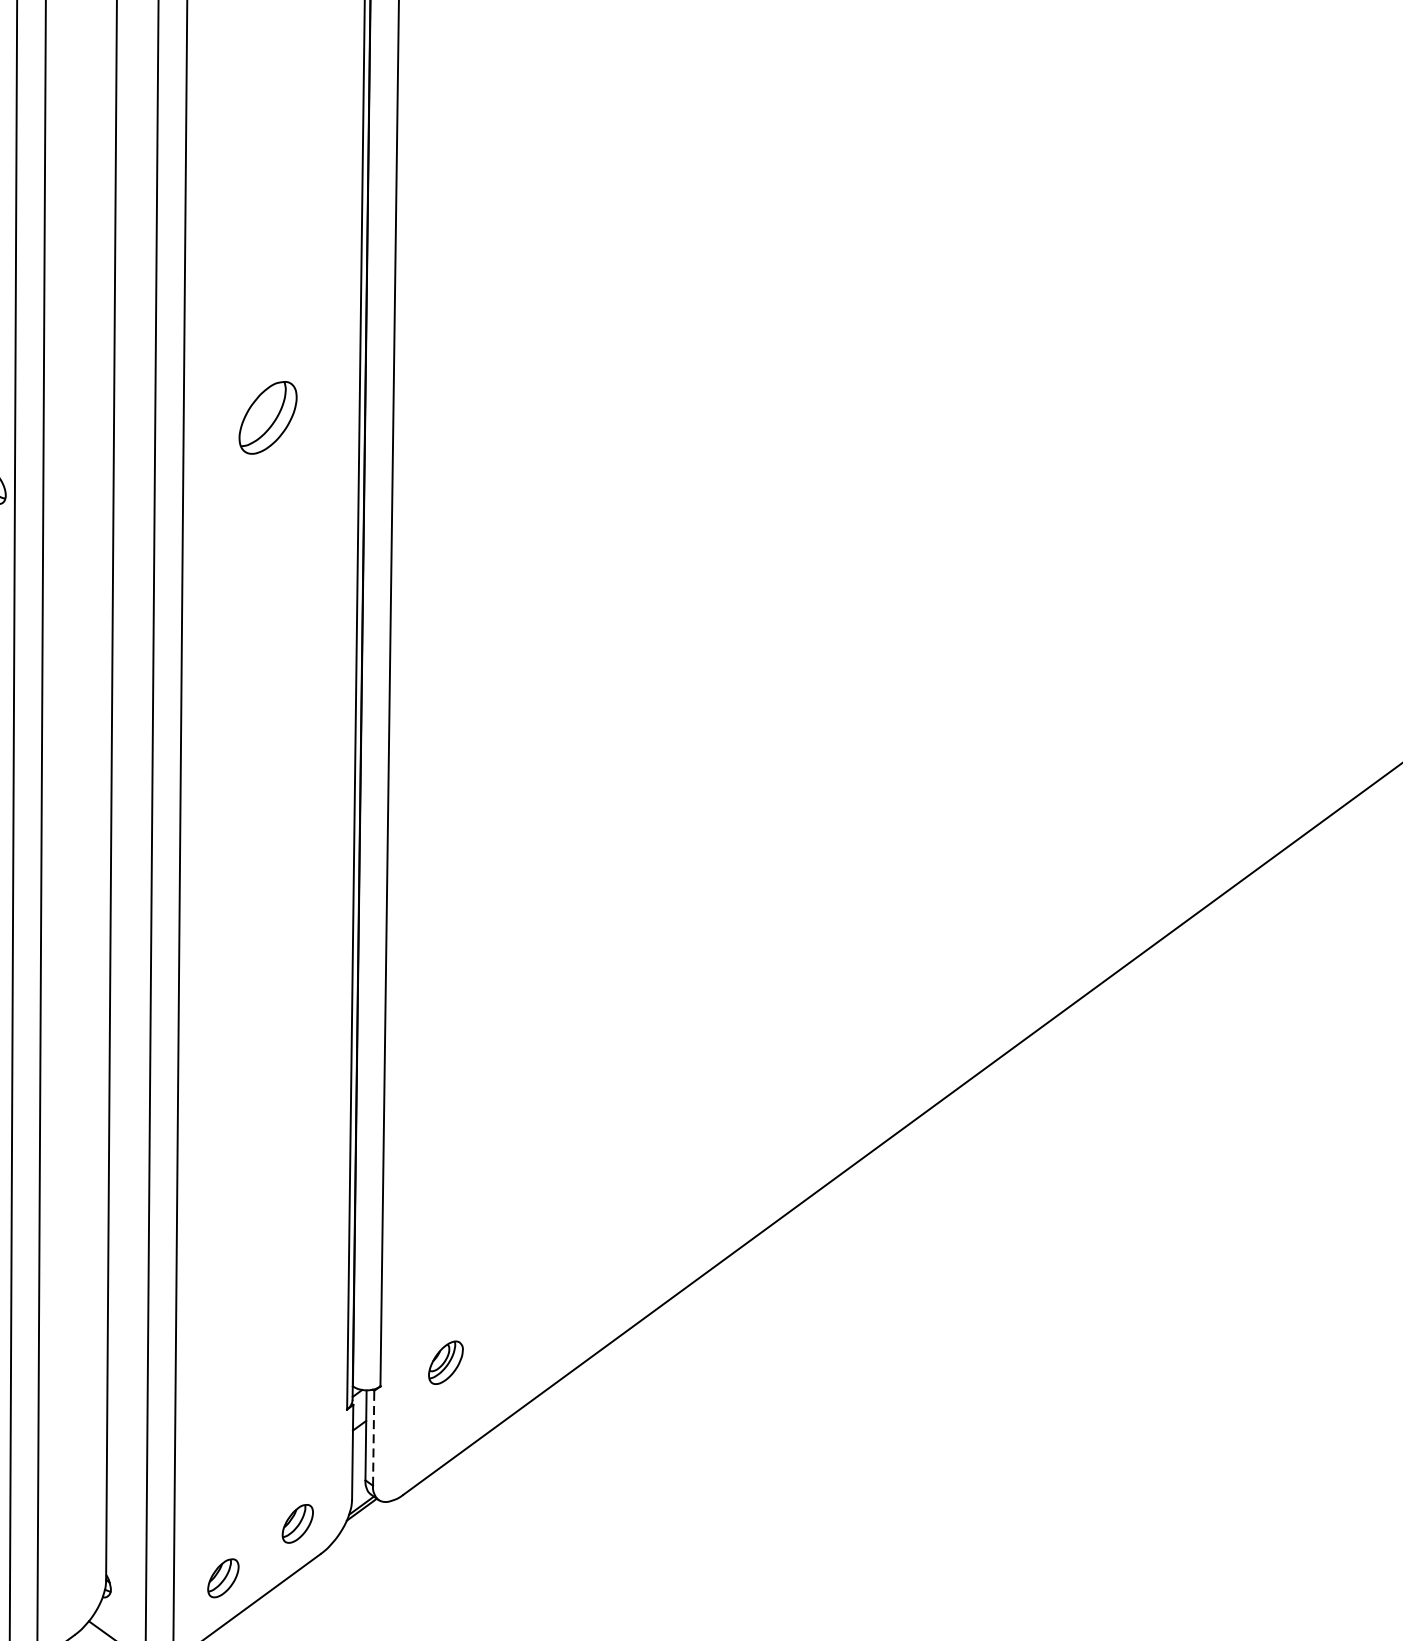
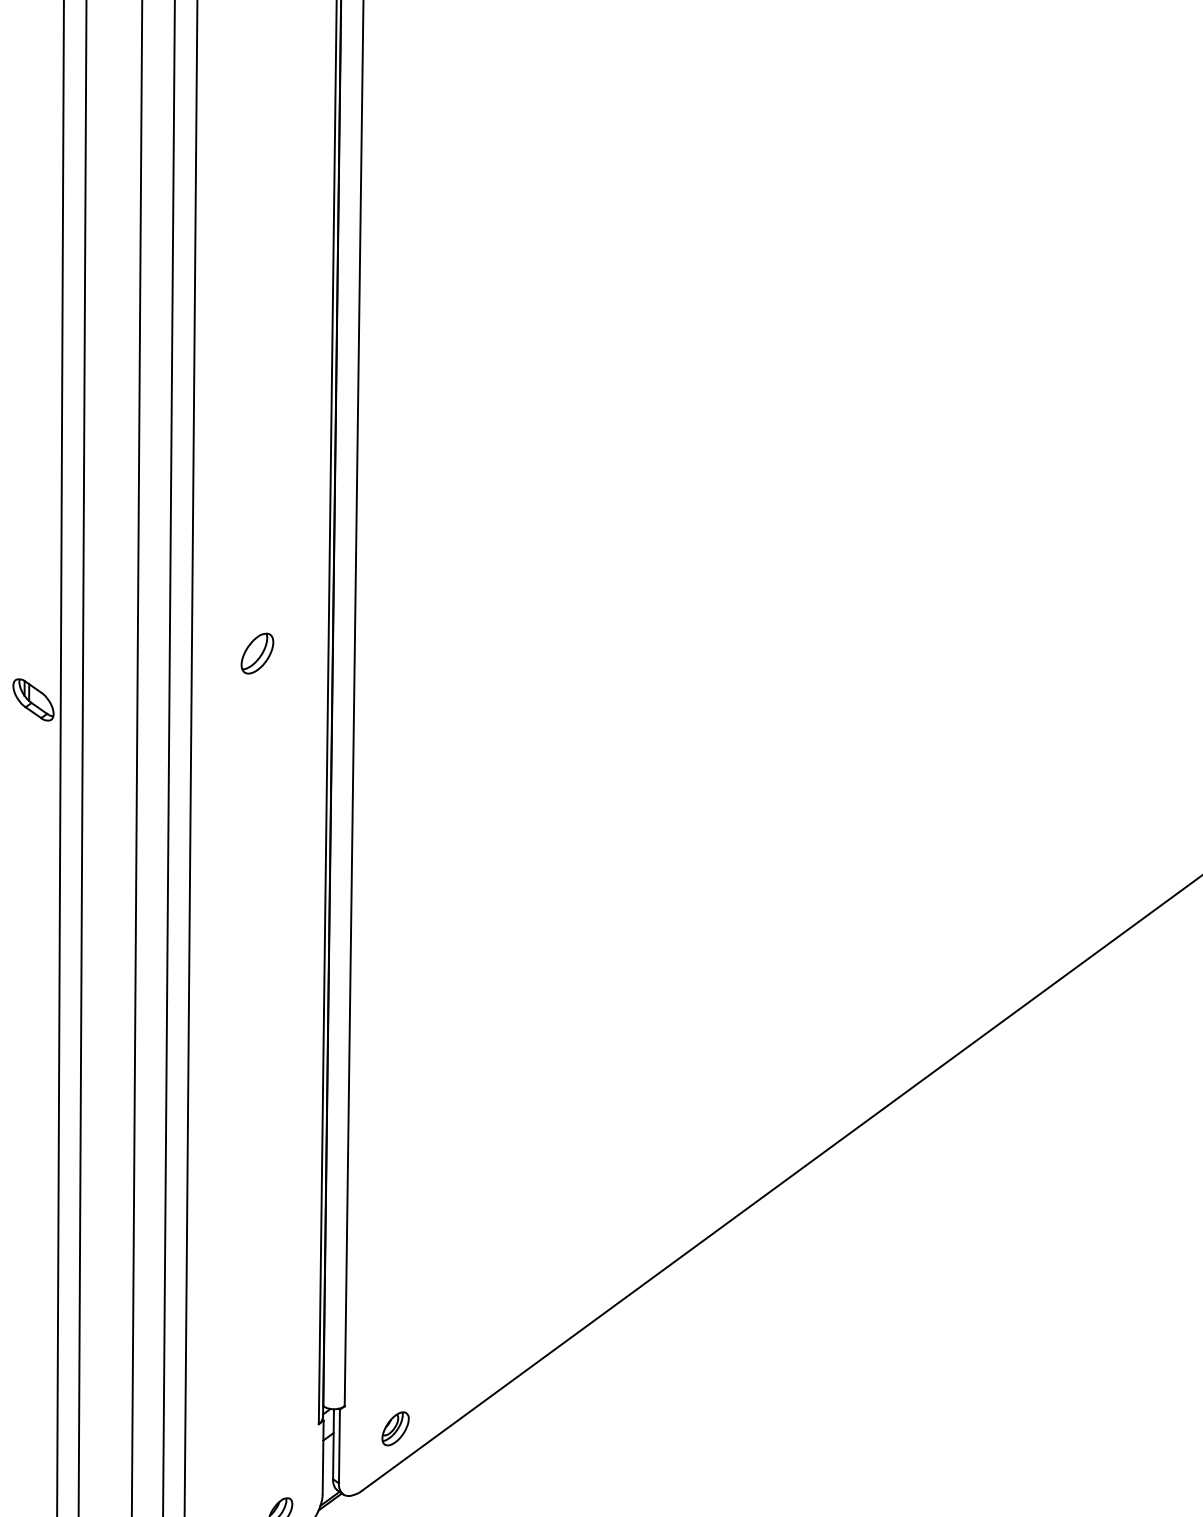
part: (268, 417) -> (257, 653), size x0.71
part: (445, 1362) -> (395, 1428), moved
line: (373, 1438) -> (339, 1446), dashed -> solid

